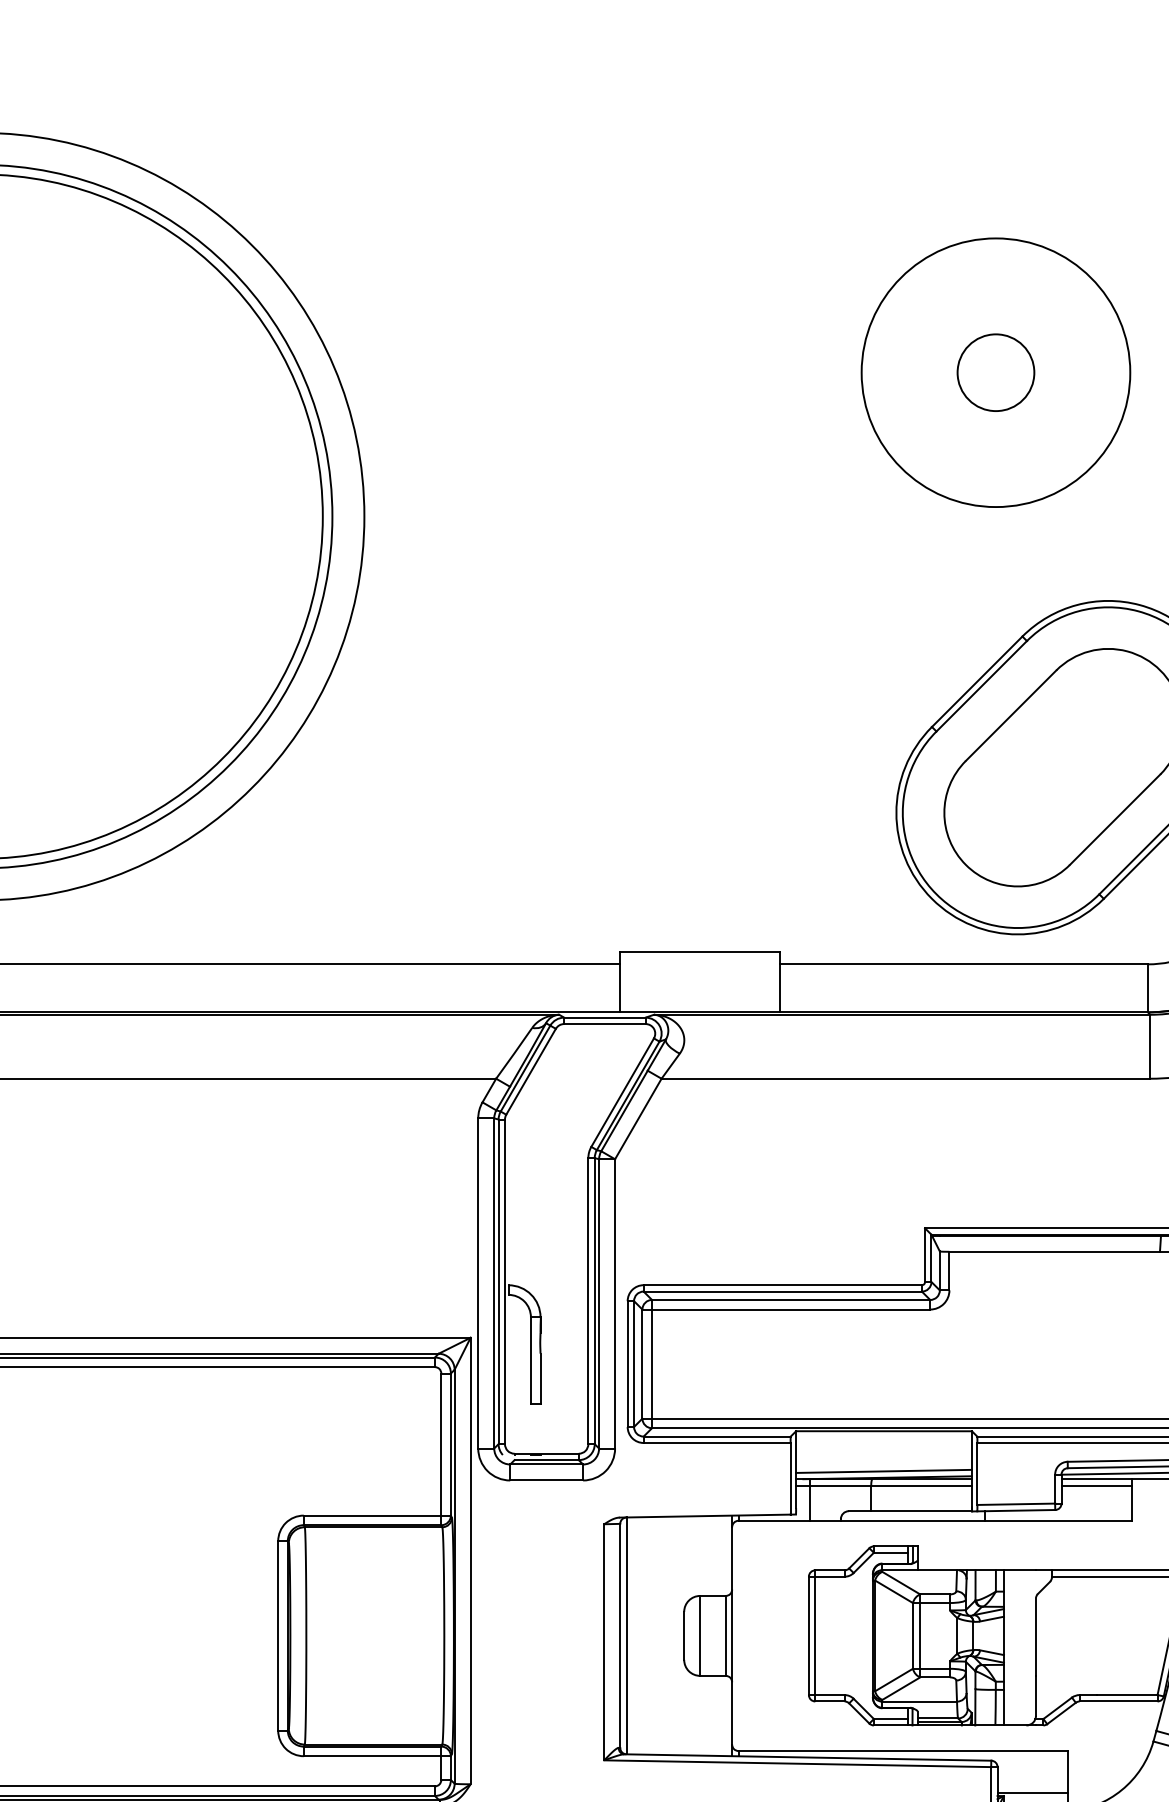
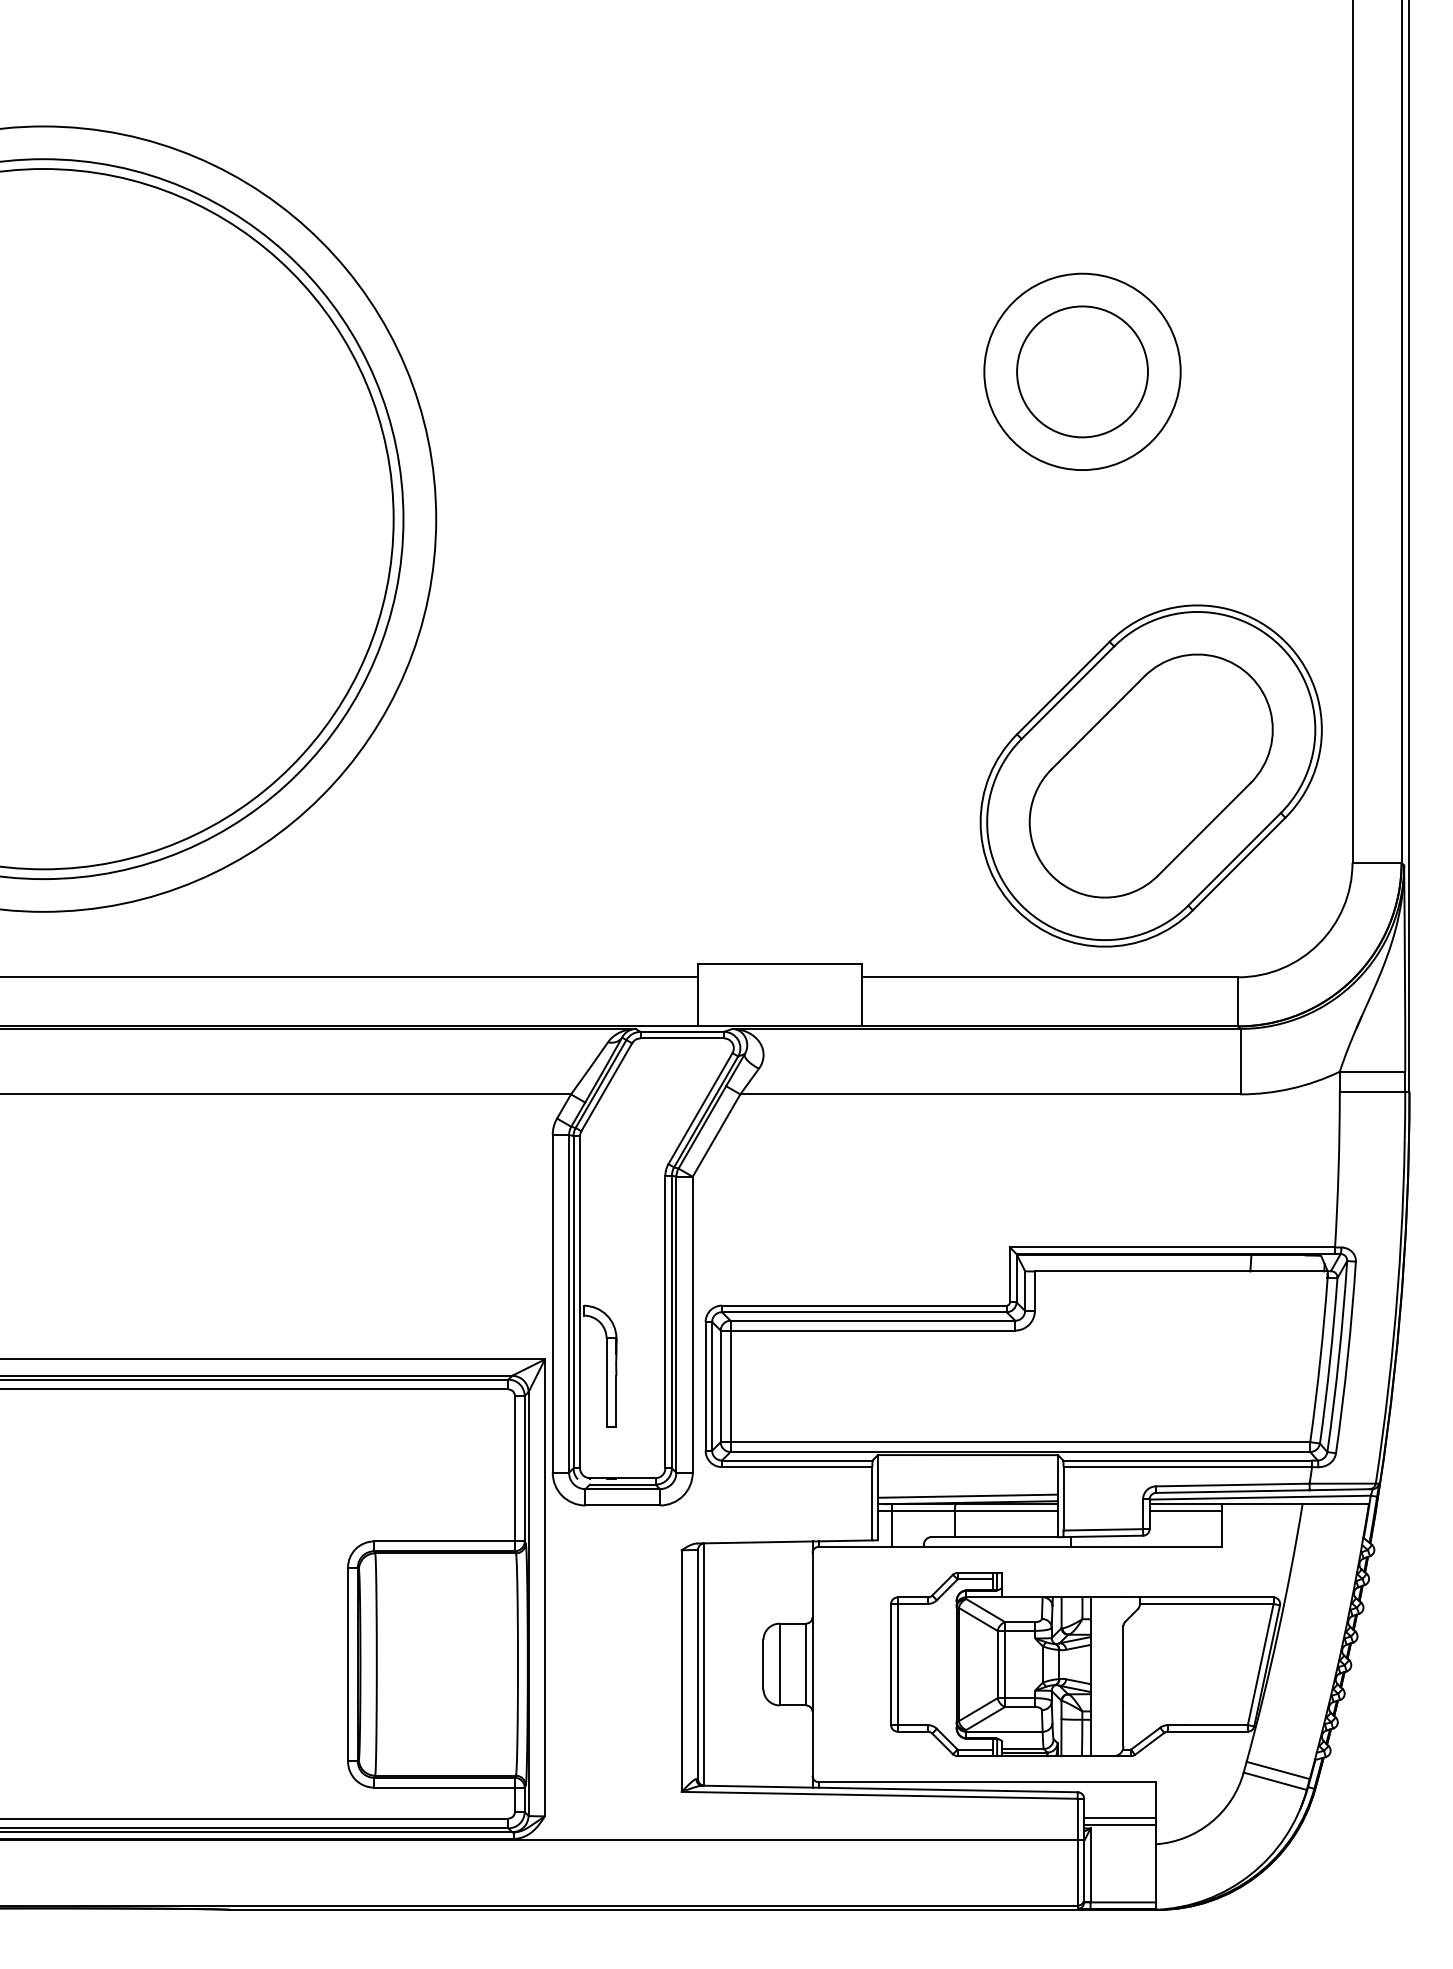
circle: (995, 372) -> (1082, 371), size x0.71
circle: (995, 372) -> (1082, 371), size x1.67
line: (1033, 1786) -> (1120, 1818), added

